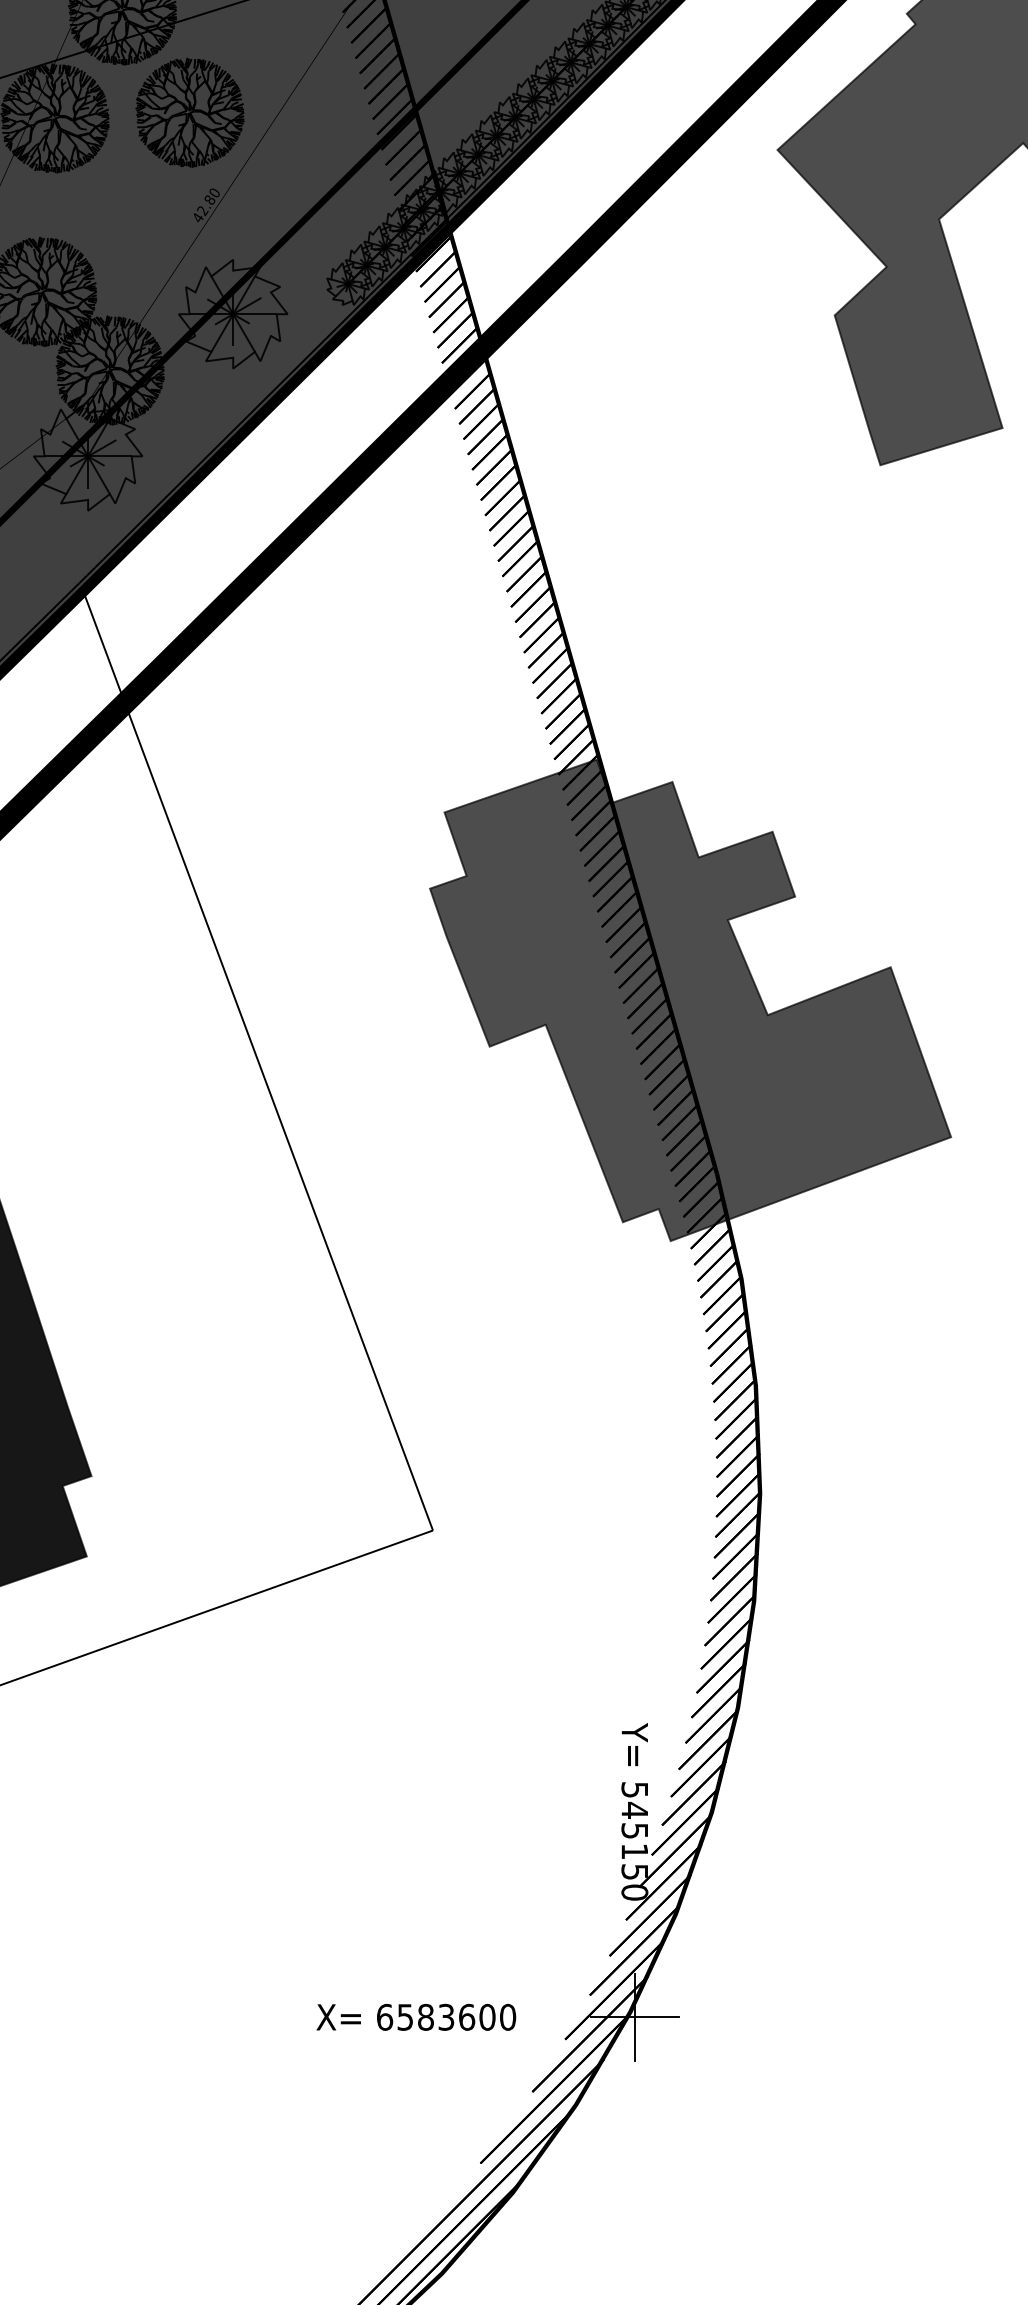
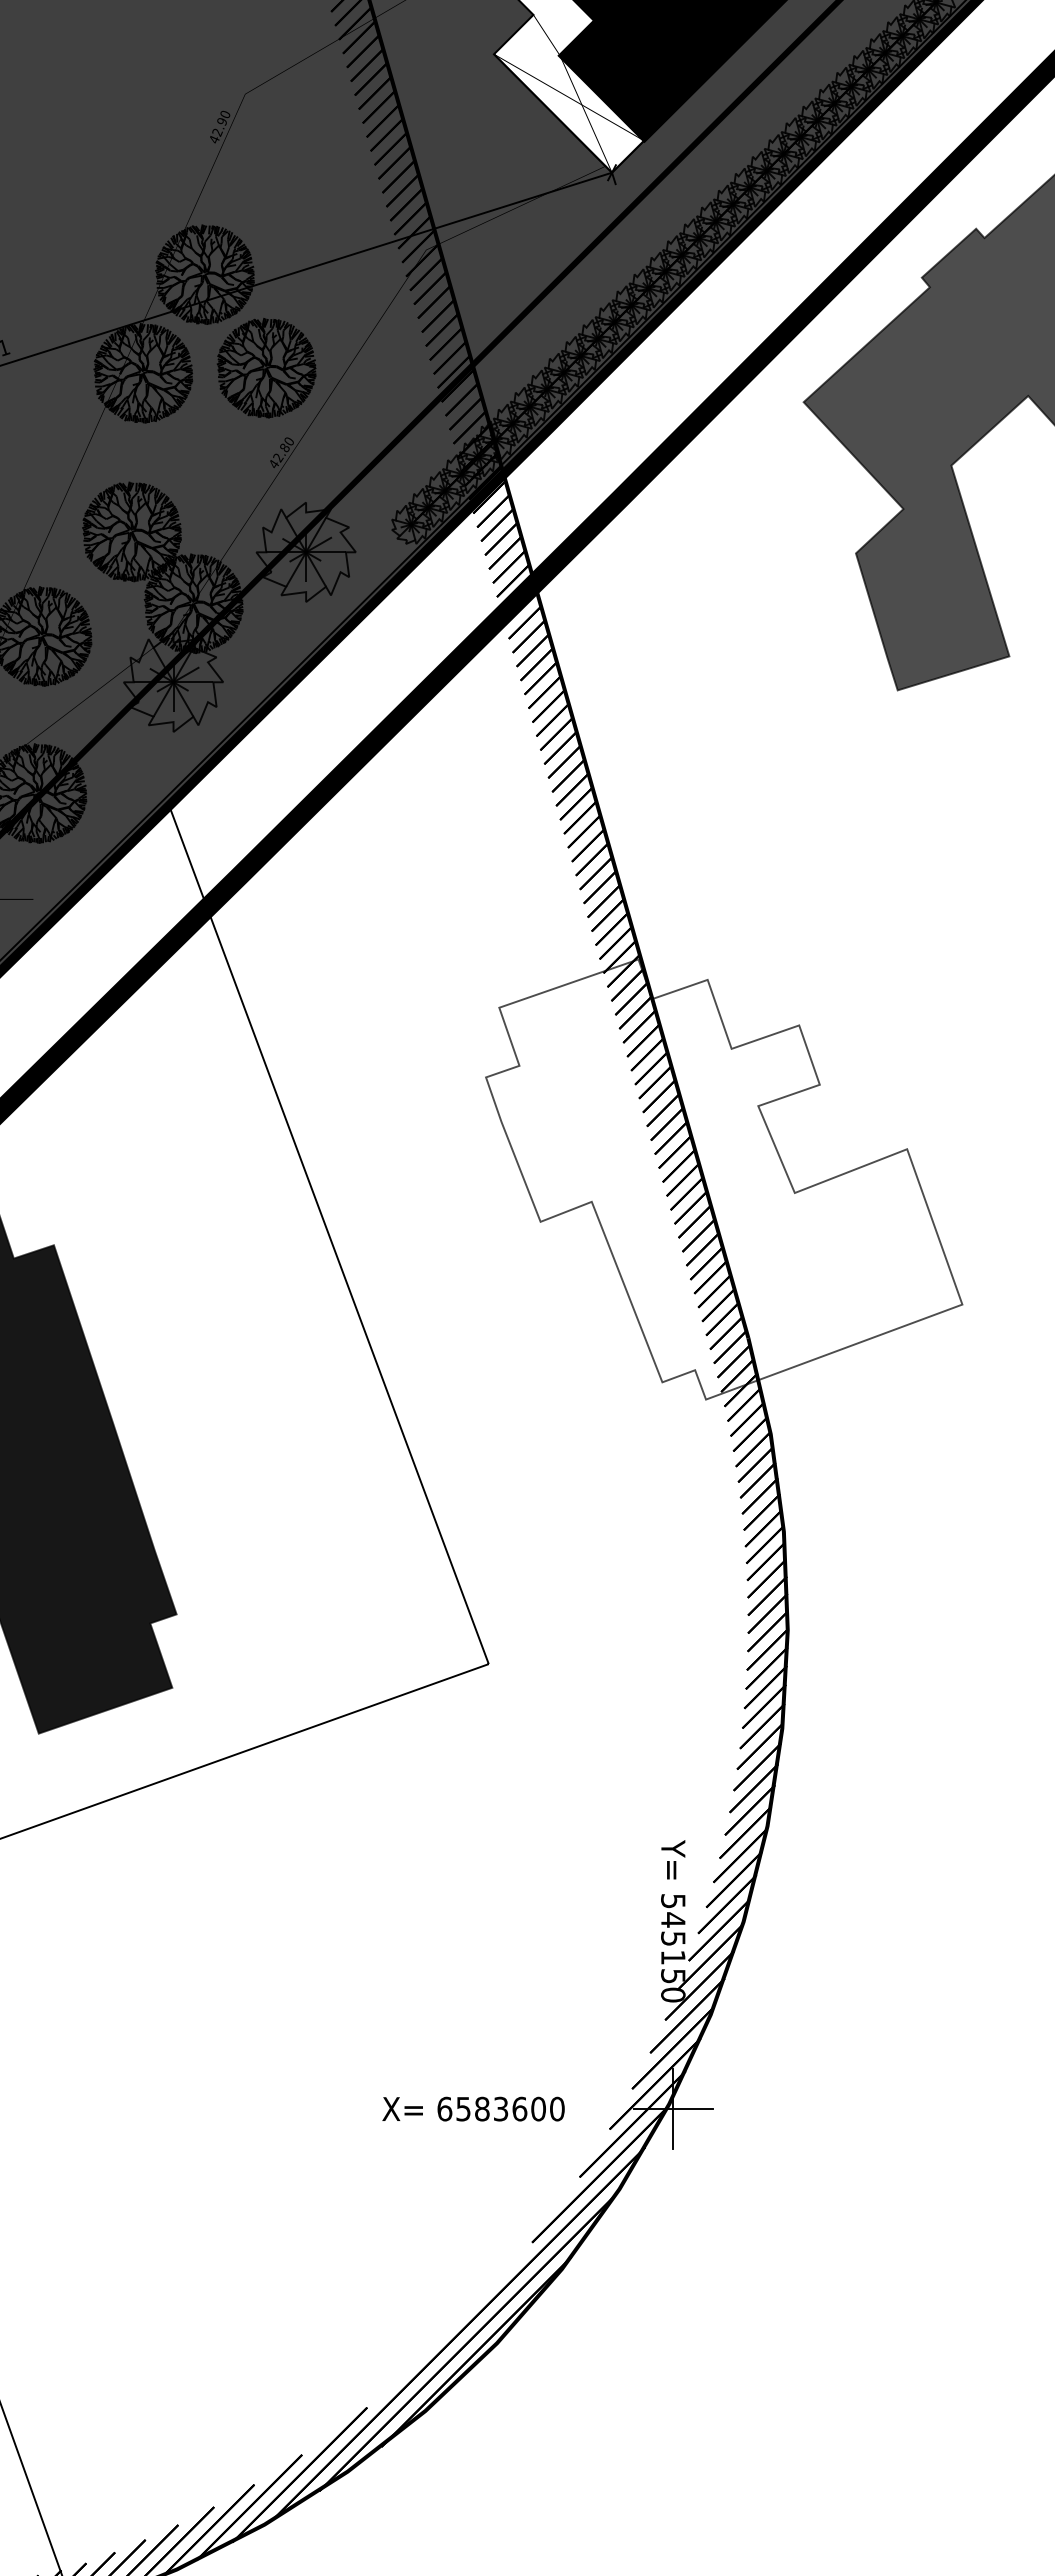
fill: (690, 1000) -> (724, 1179), removed

